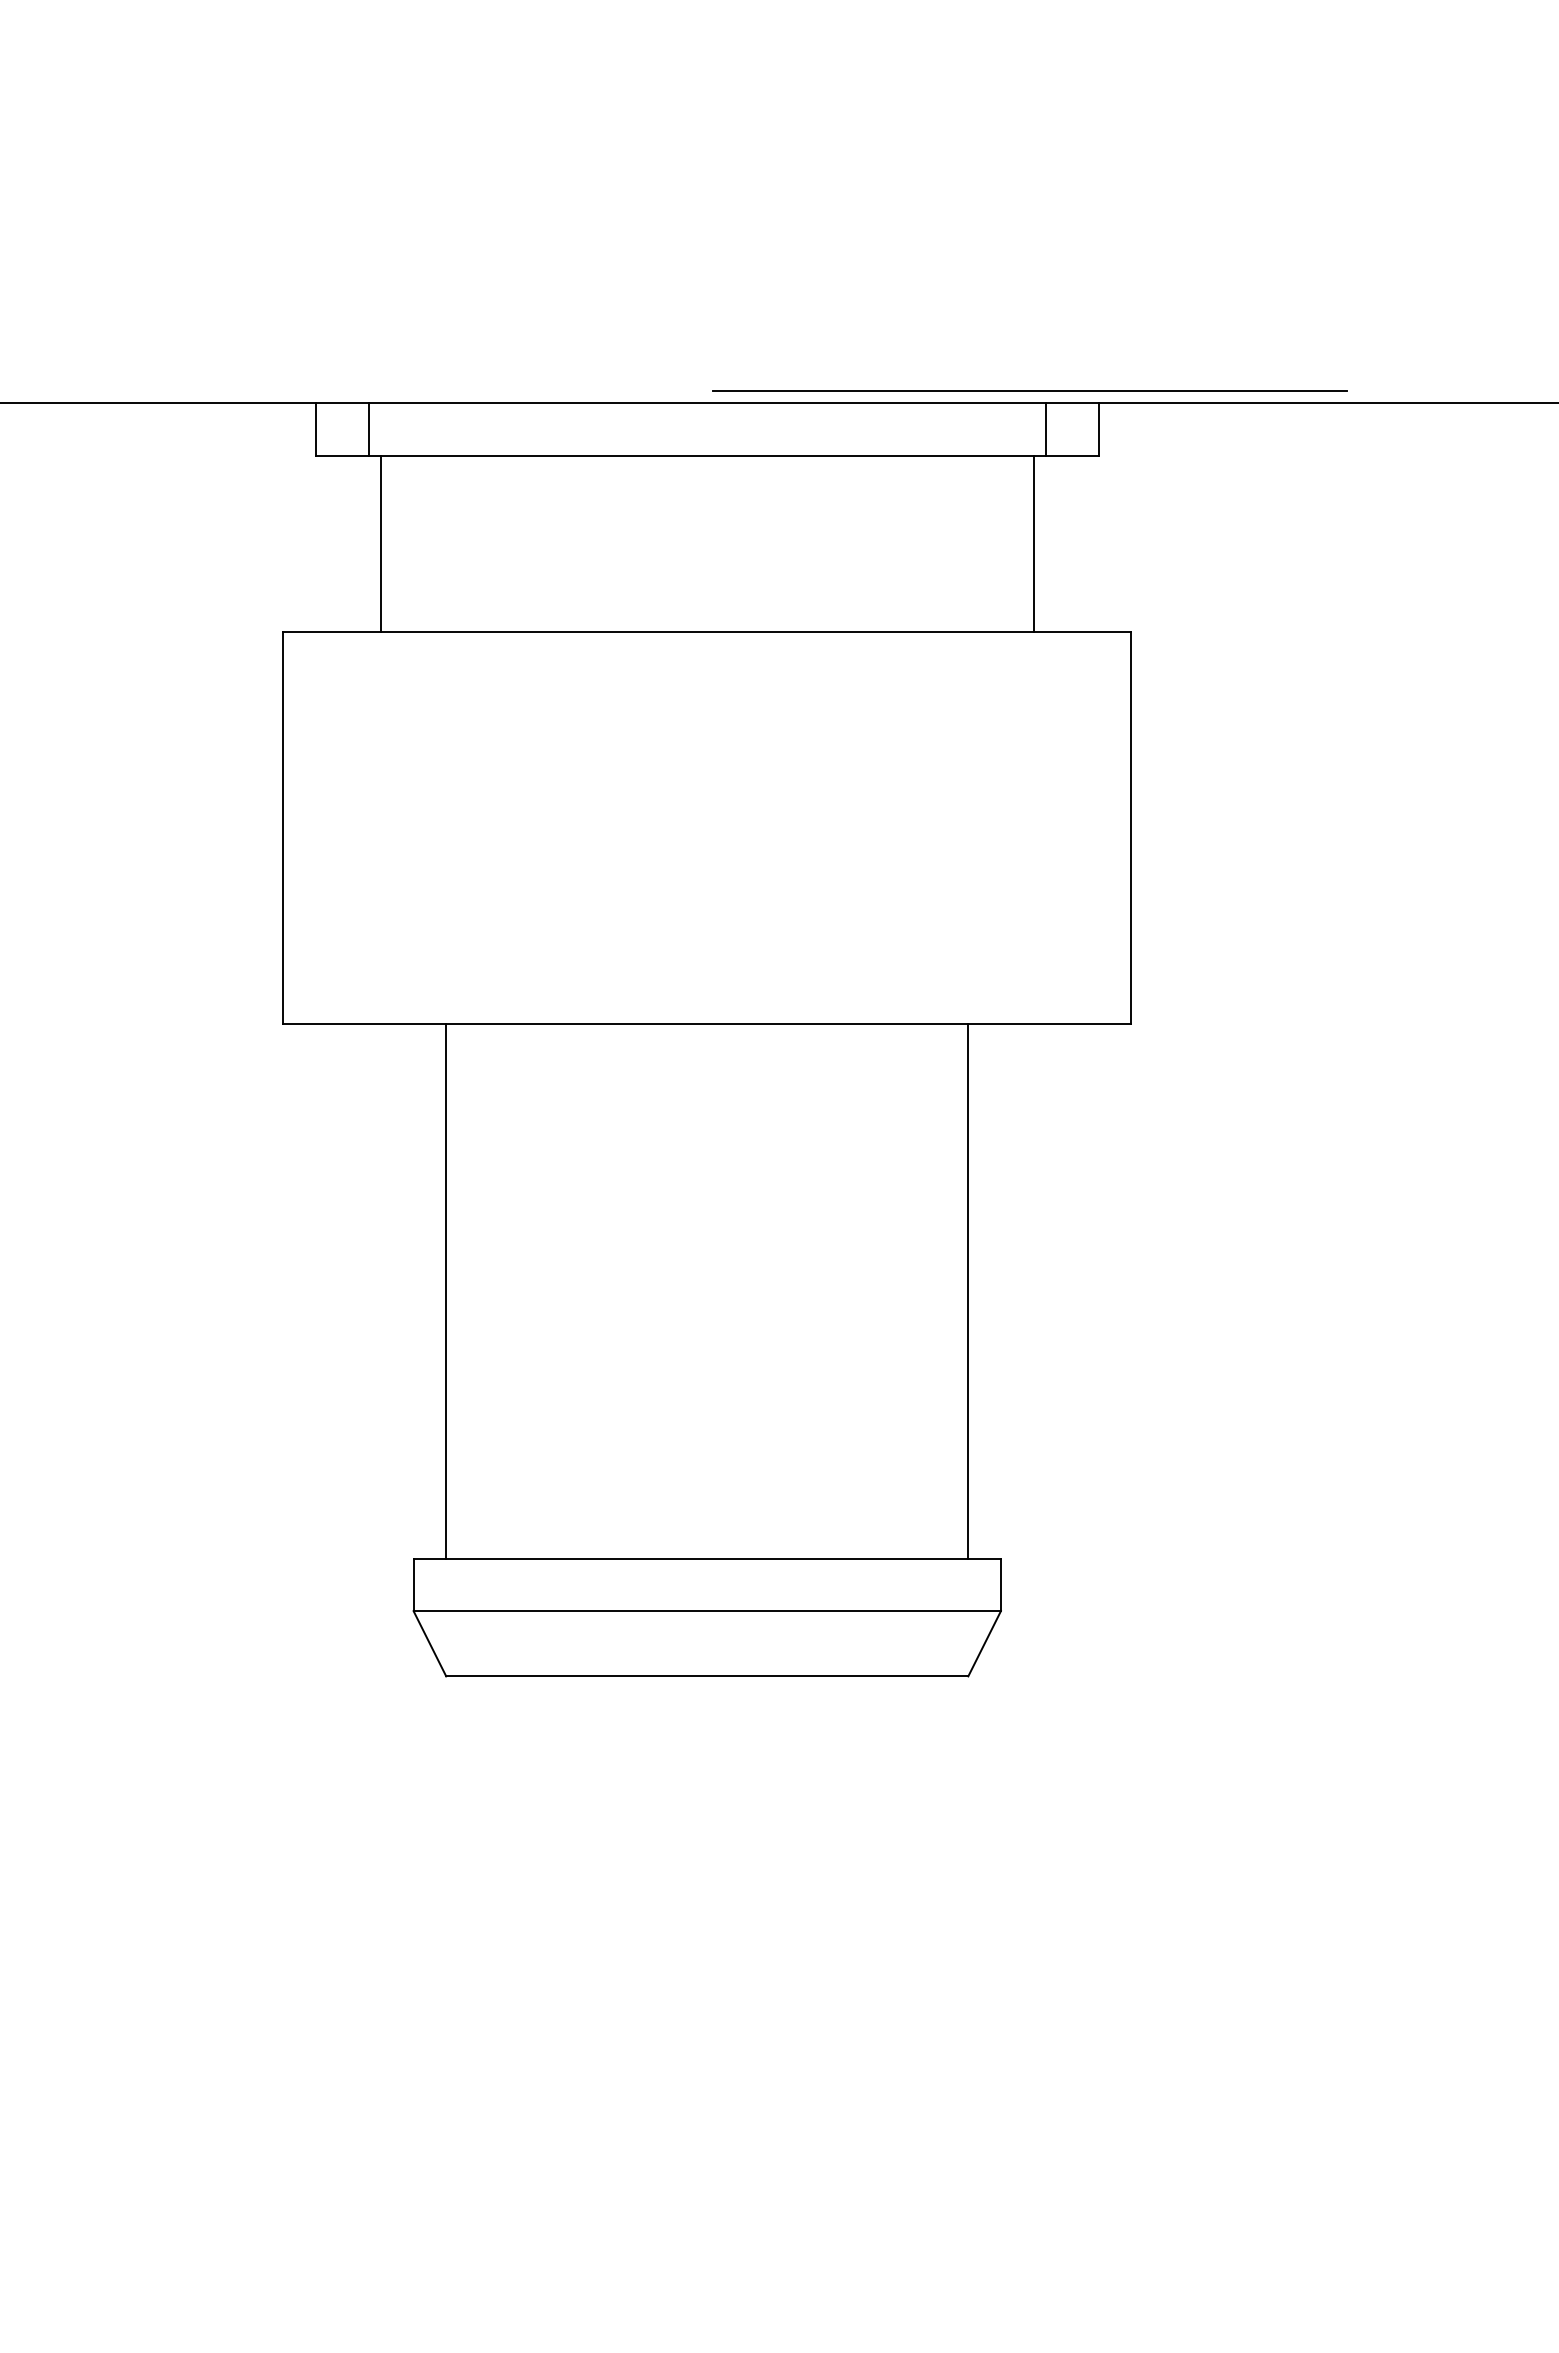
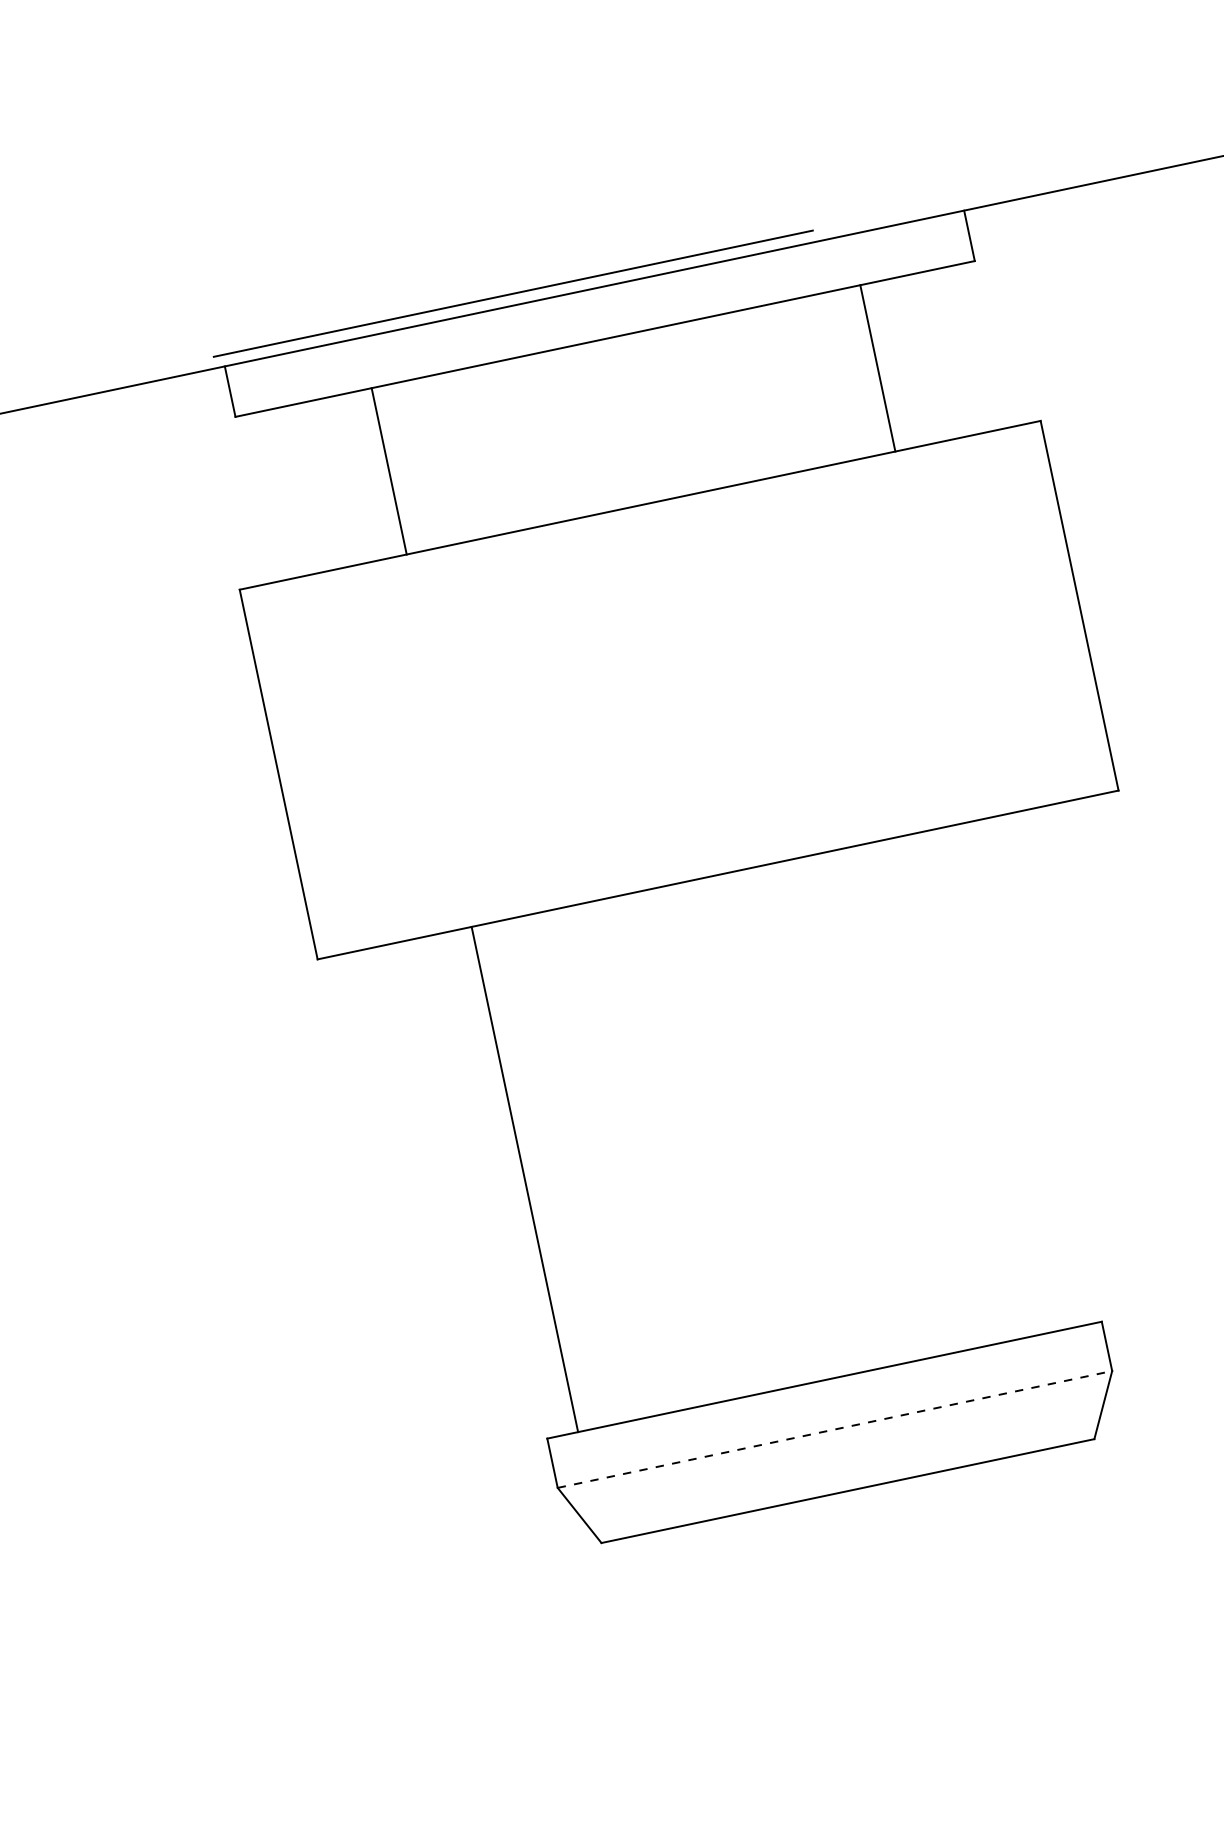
line: (1029, 390) -> (513, 293), moved
line: (368, 429) -> (280, 381), removed
line: (1045, 429) -> (919, 246), removed
line: (380, 544) -> (388, 471), moved
line: (1033, 544) -> (877, 368), moved
line: (968, 1290) -> (1017, 1074), removed
line: (707, 1611) -> (835, 1429), solid -> dashed

